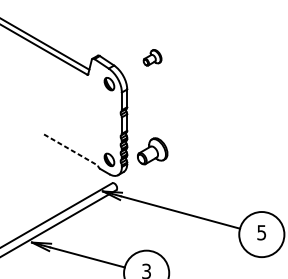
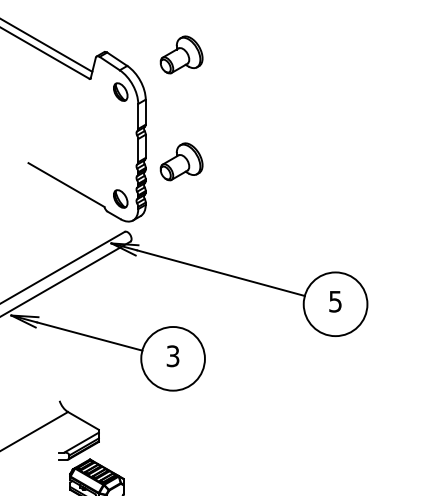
part: (152, 57) -> (181, 54), size x1.67
line: (71, 150) -> (66, 185), dashed -> solid
part: (152, 151) -> (181, 161), moved

